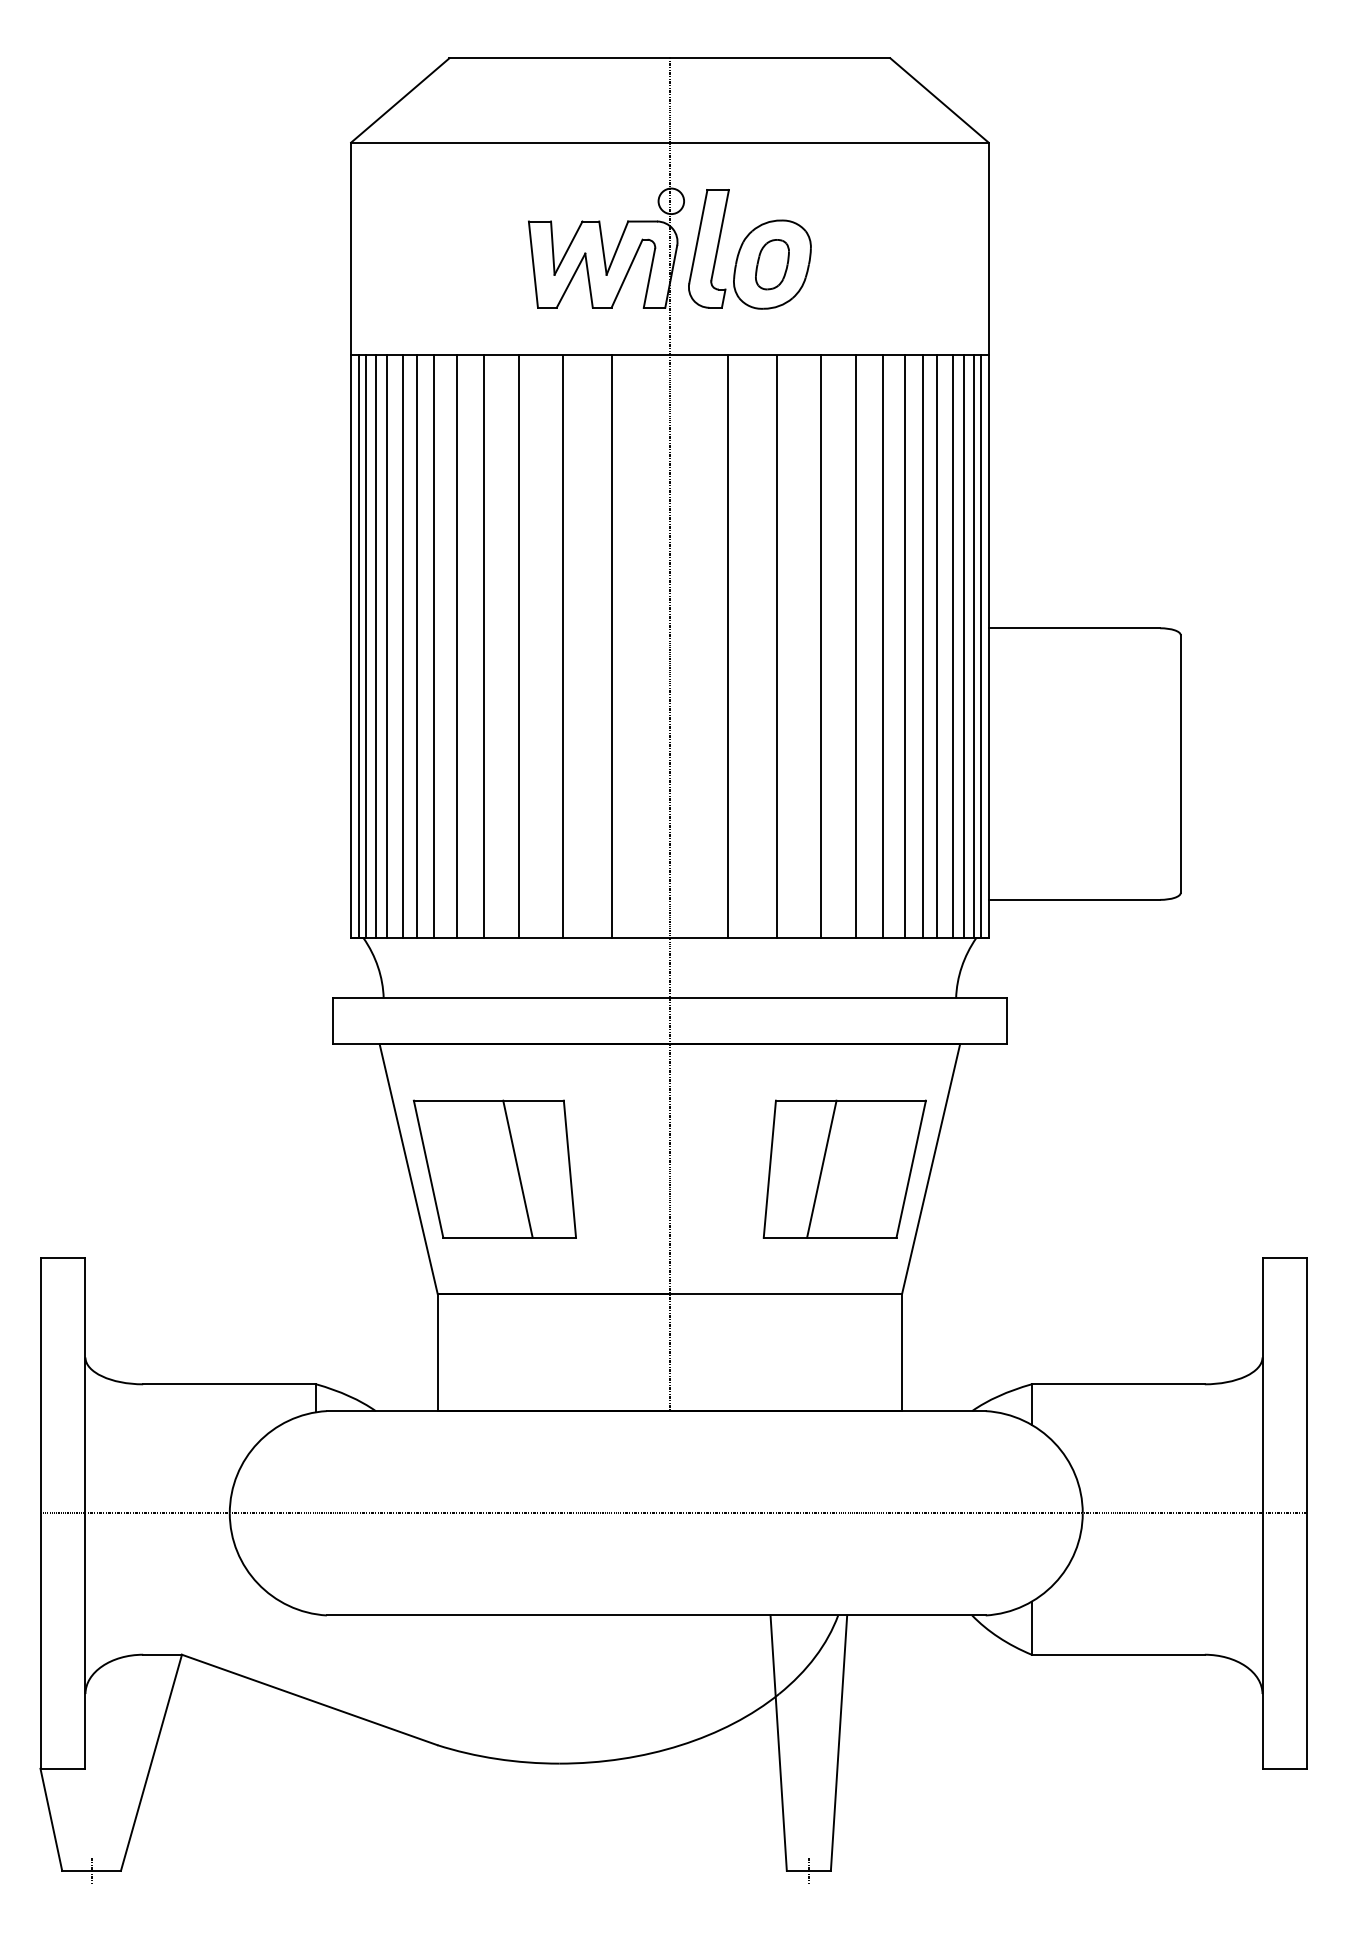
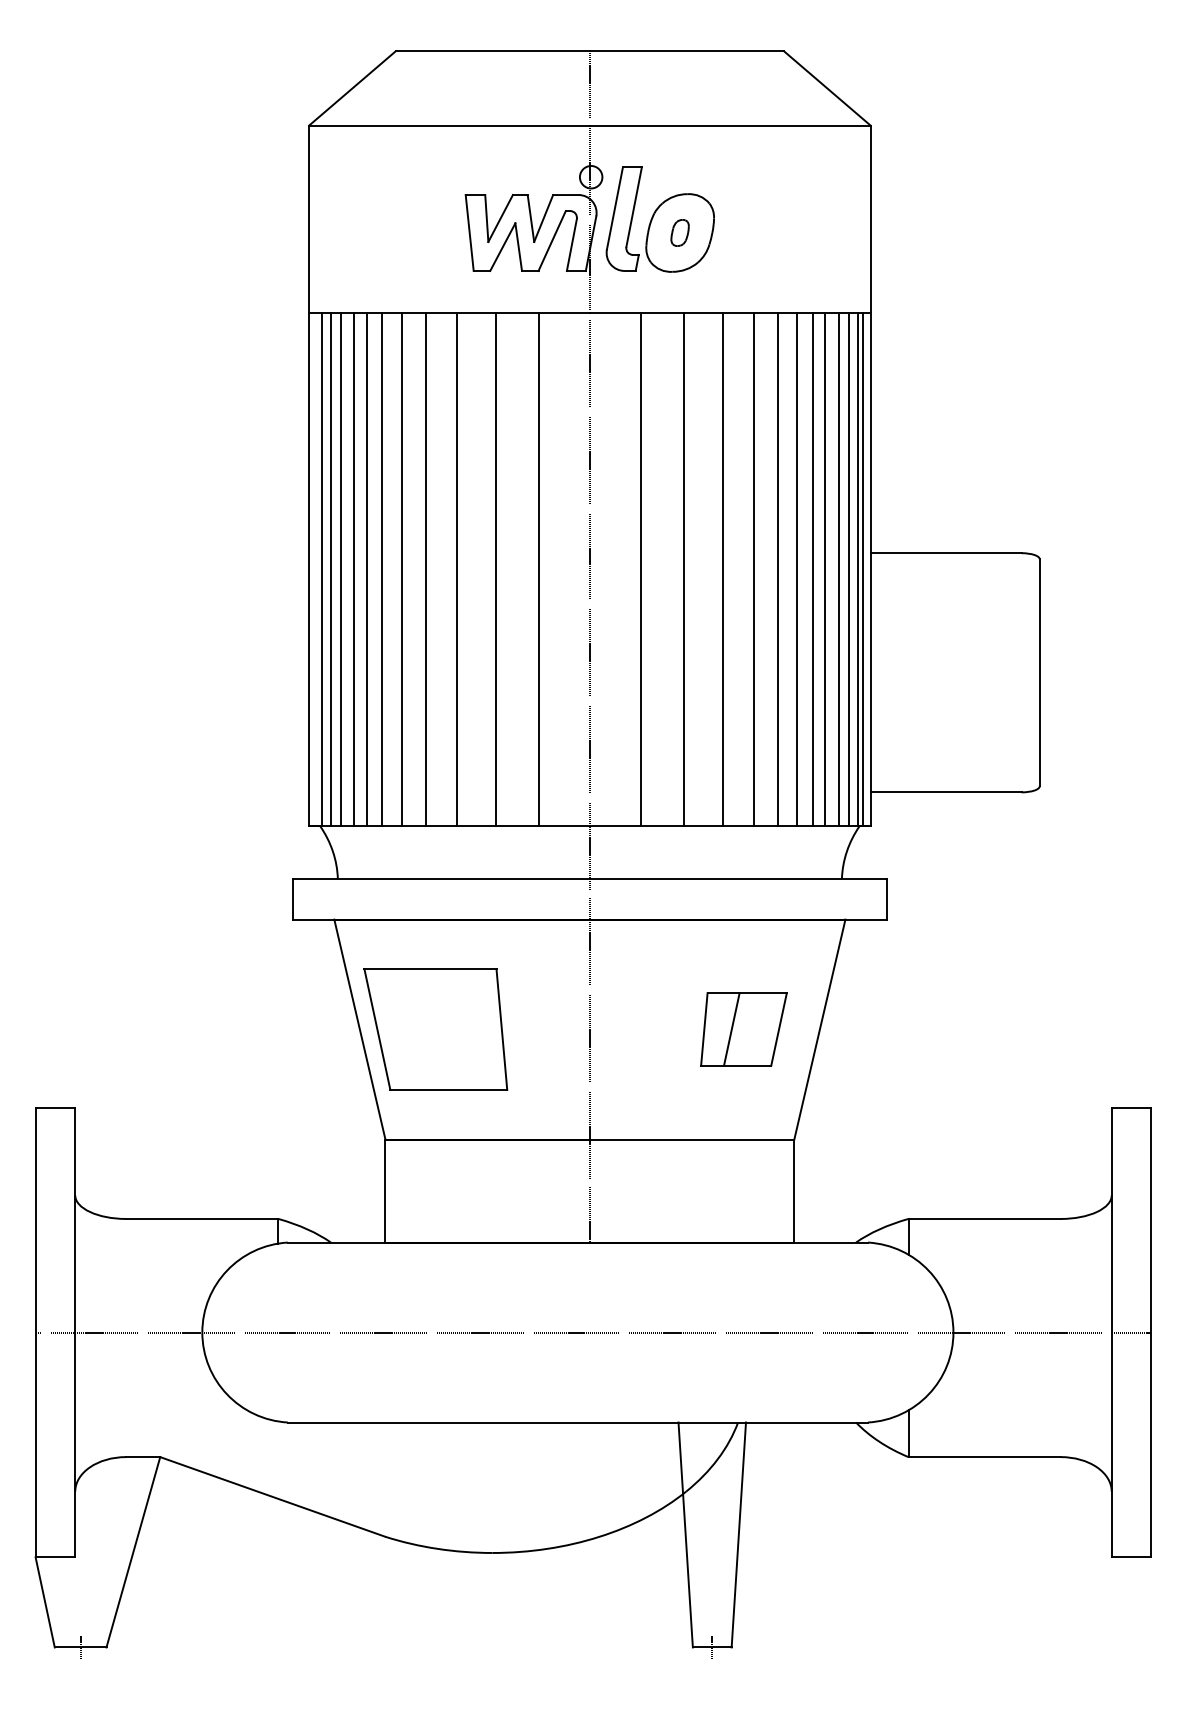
part: (771, 264) -> (679, 232), size x0.6
line: (359, 646) -> (316, 569), removed
line: (518, 1169) -> (456, 1029), removed
part: (844, 1169) -> (743, 1029), size x0.6

